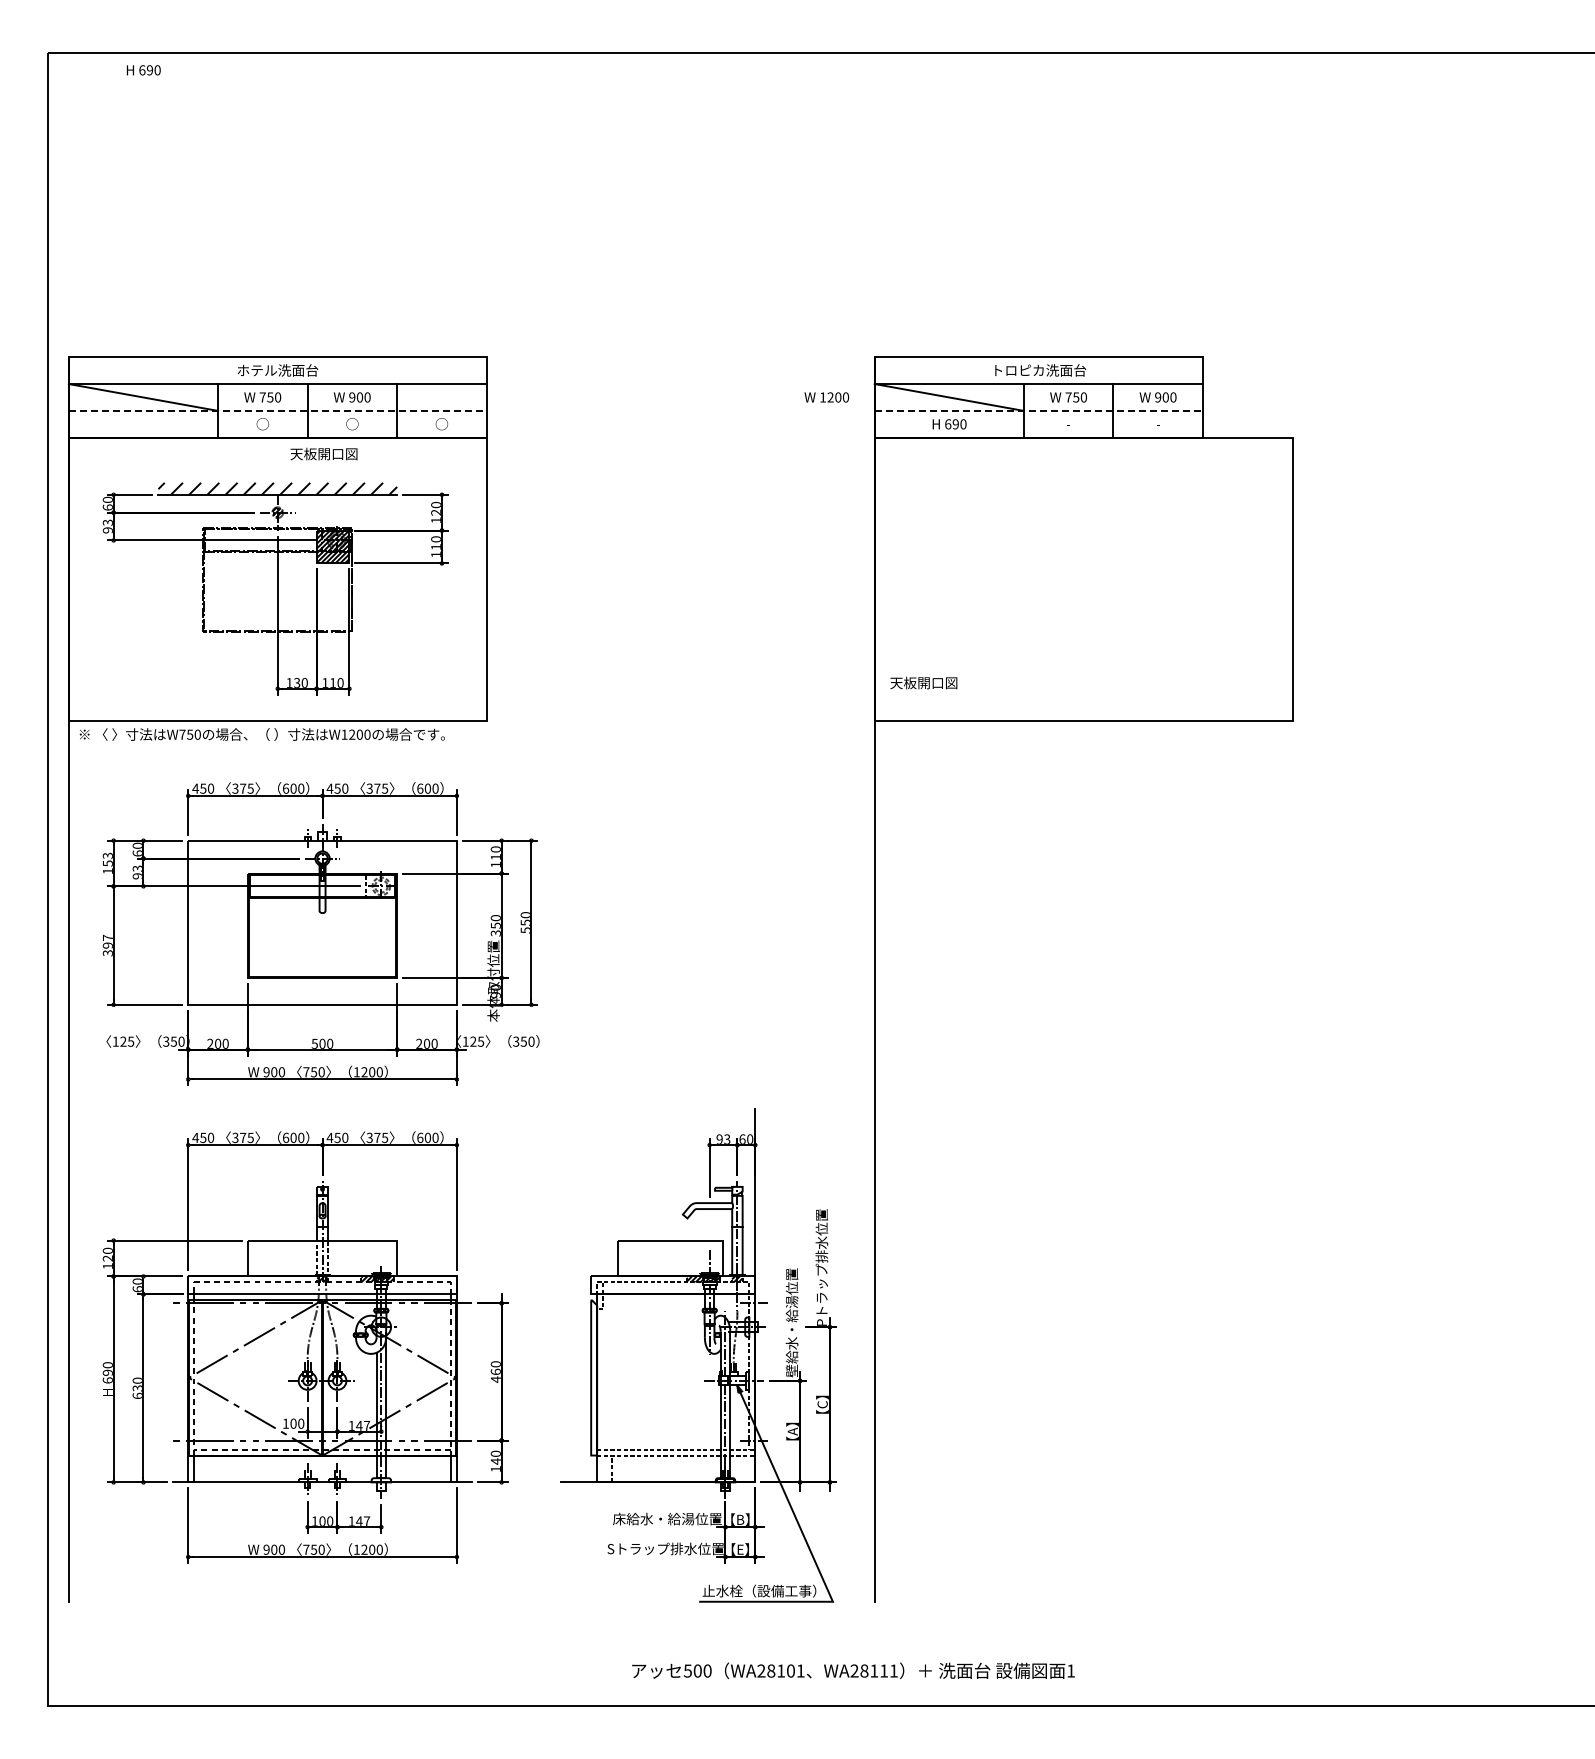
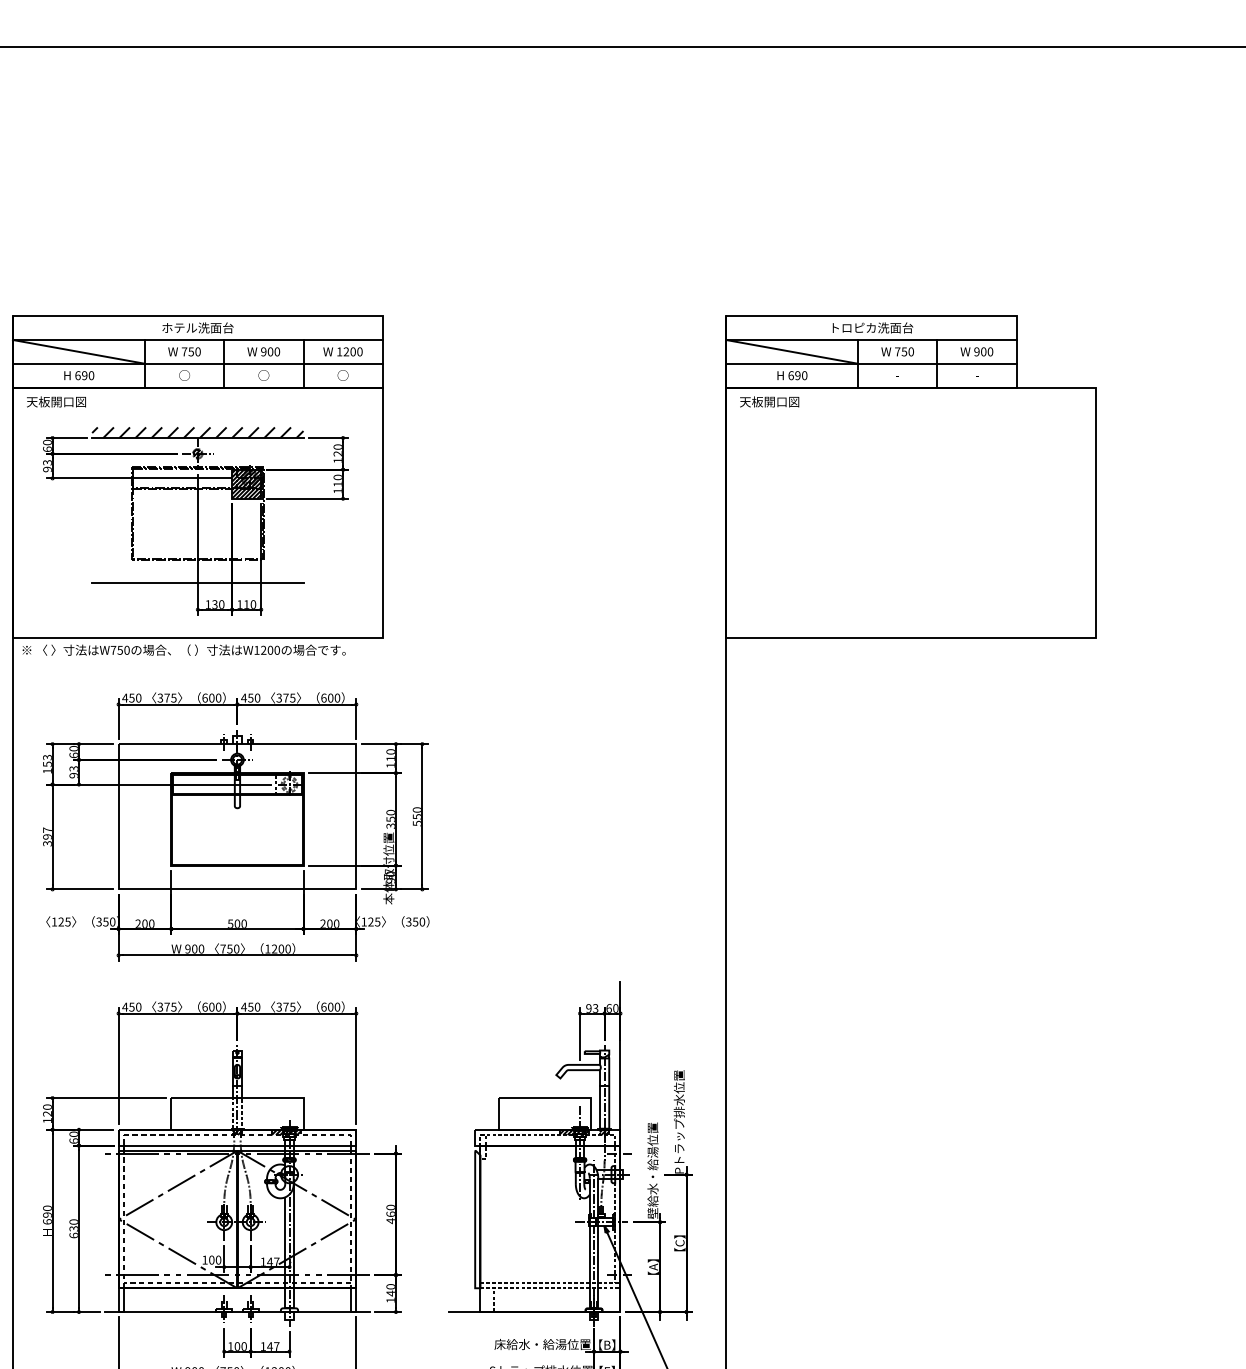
text: (143, 70) -> (78, 375), moved
text: (826, 397) -> (342, 351), moved
line: (277, 410) -> (197, 363), dashed -> solid
line: (1039, 410) -> (871, 363), dashed -> solid
text: (323, 453) -> (55, 401), moved
line: (277, 658) -> (197, 582), added
text: (923, 682) -> (769, 401), moved

